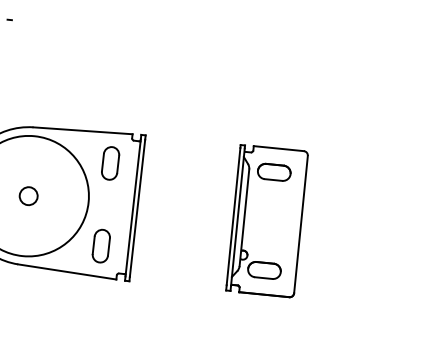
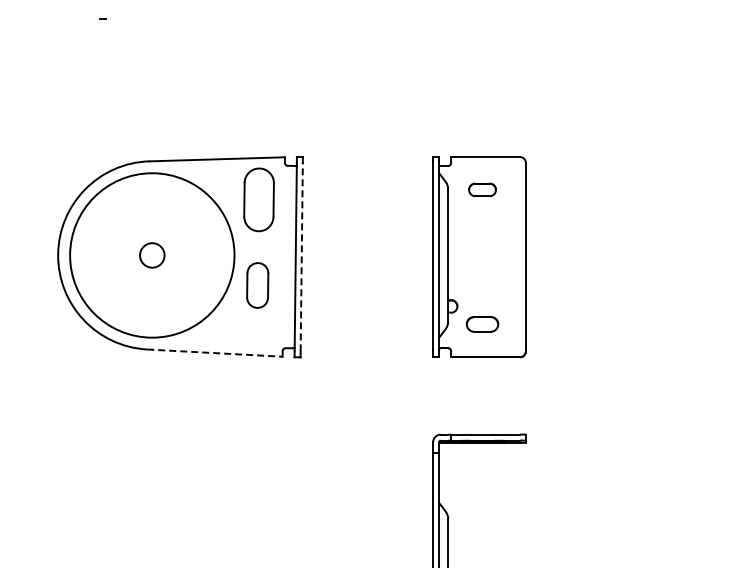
part: (110, 163) -> (258, 199), size x1.4
part: (274, 172) -> (482, 189), size x0.6
line: (137, 207) -> (301, 256), solid -> dashed
part: (101, 246) -> (257, 285), moved
part: (264, 270) -> (482, 324), size x0.7
line: (66, 272) -> (214, 353), solid -> dashed

